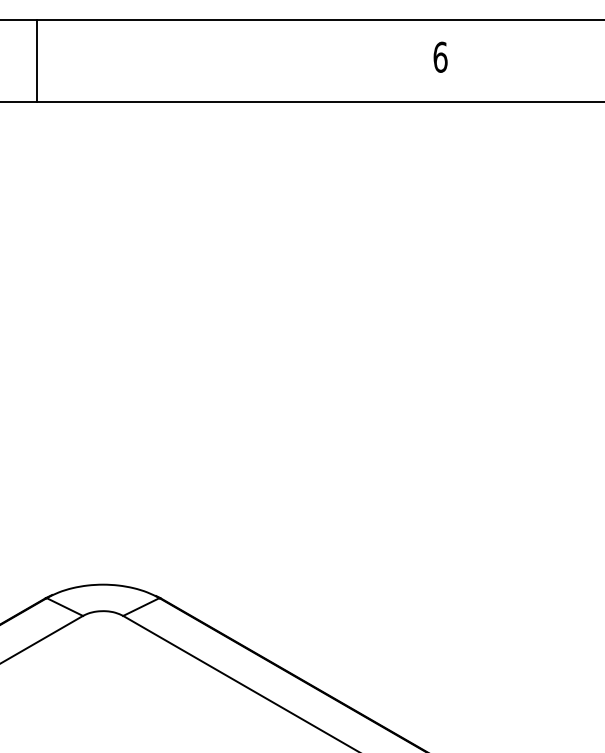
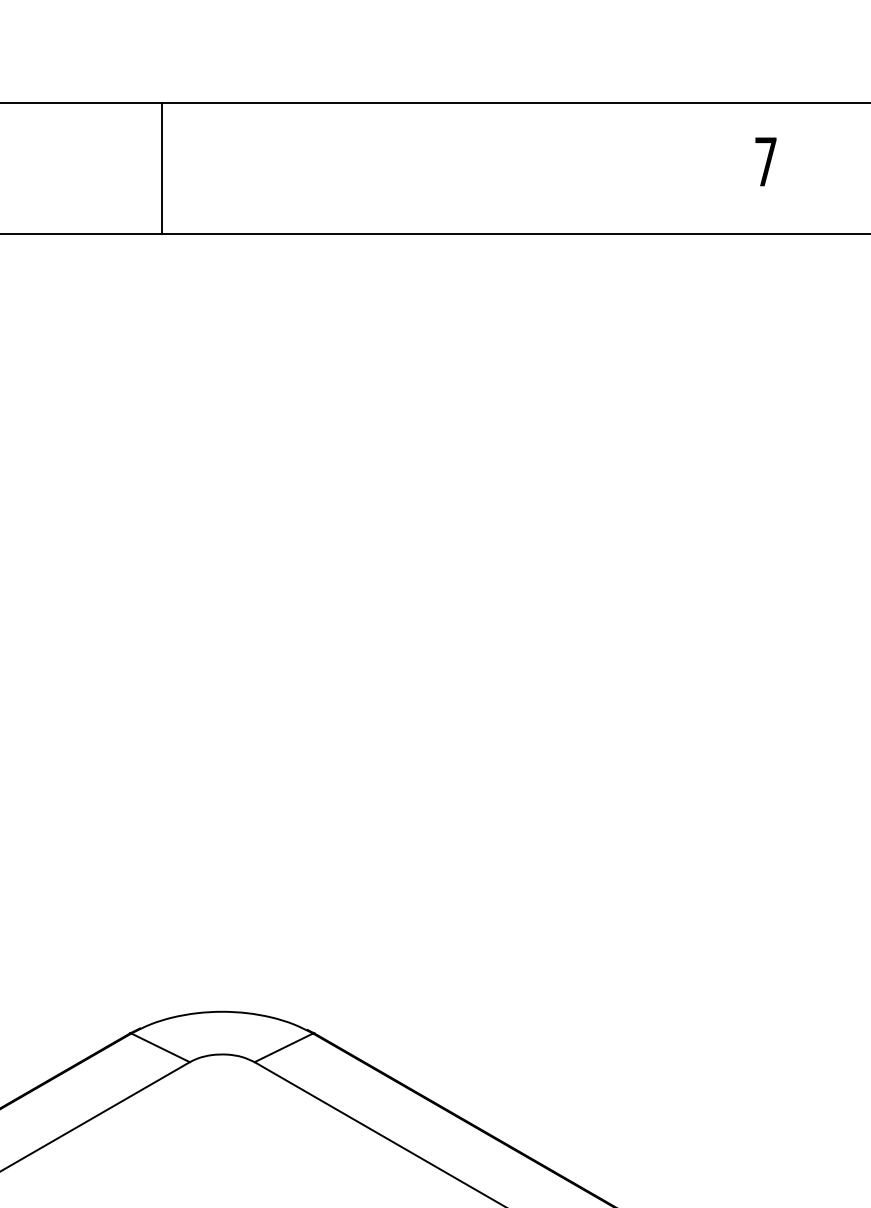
text: (440, 56) -> (765, 160), 6 -> 7
line: (37, 61) -> (161, 168), moved

